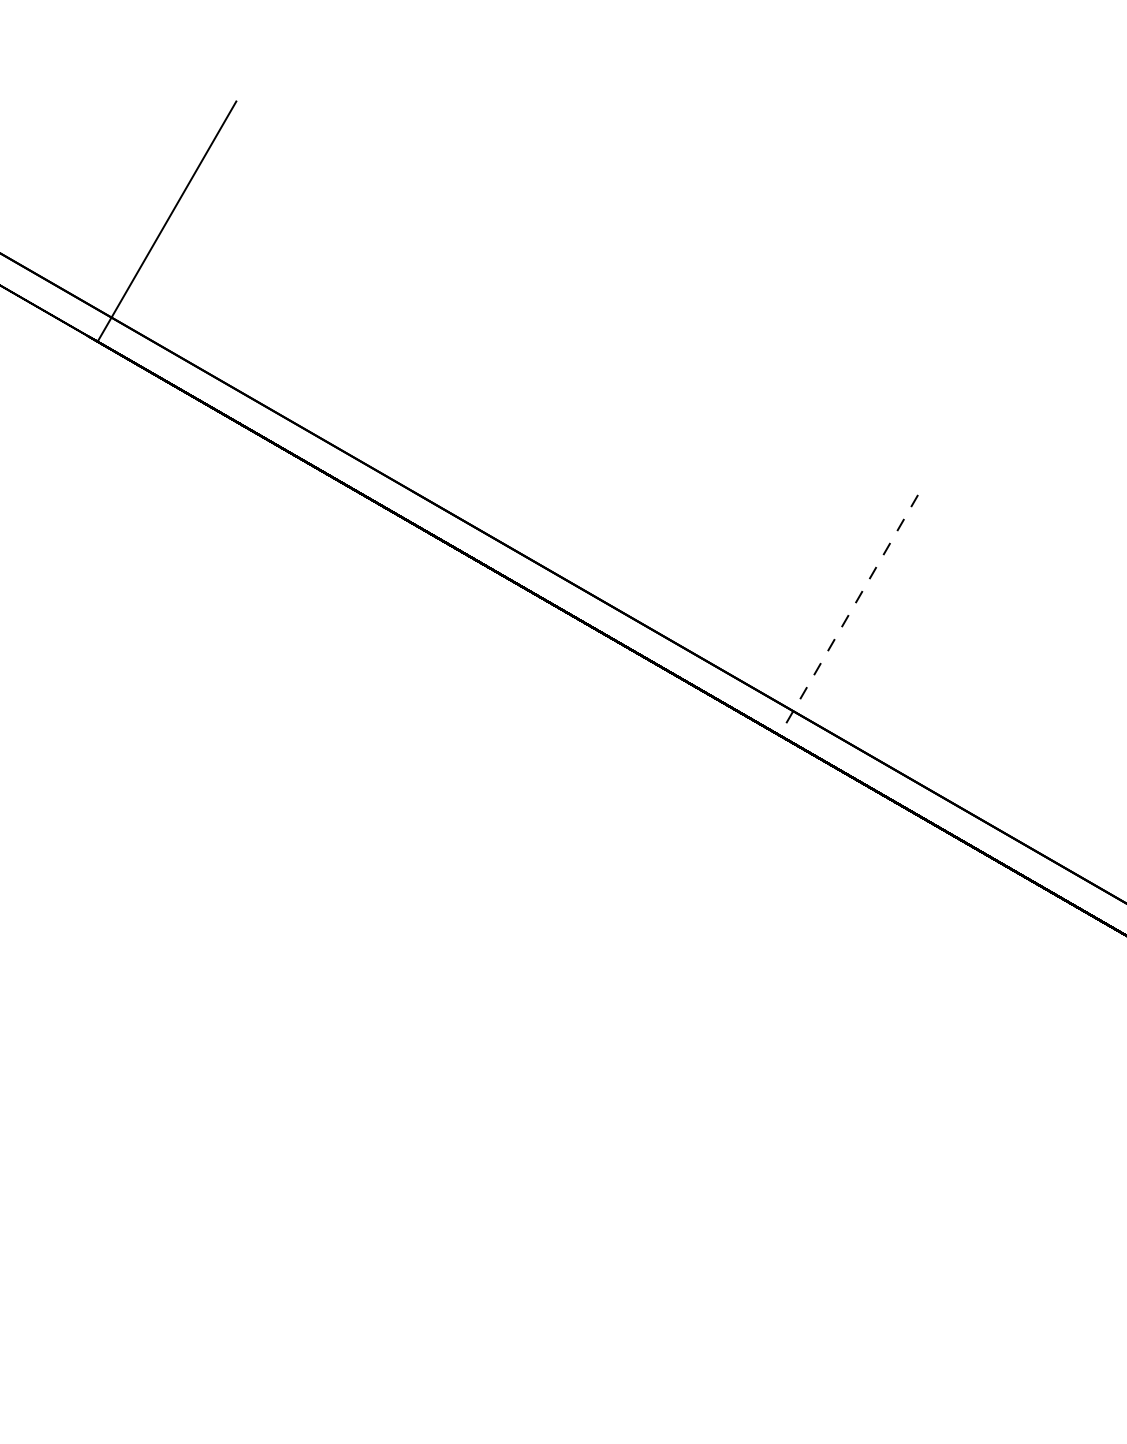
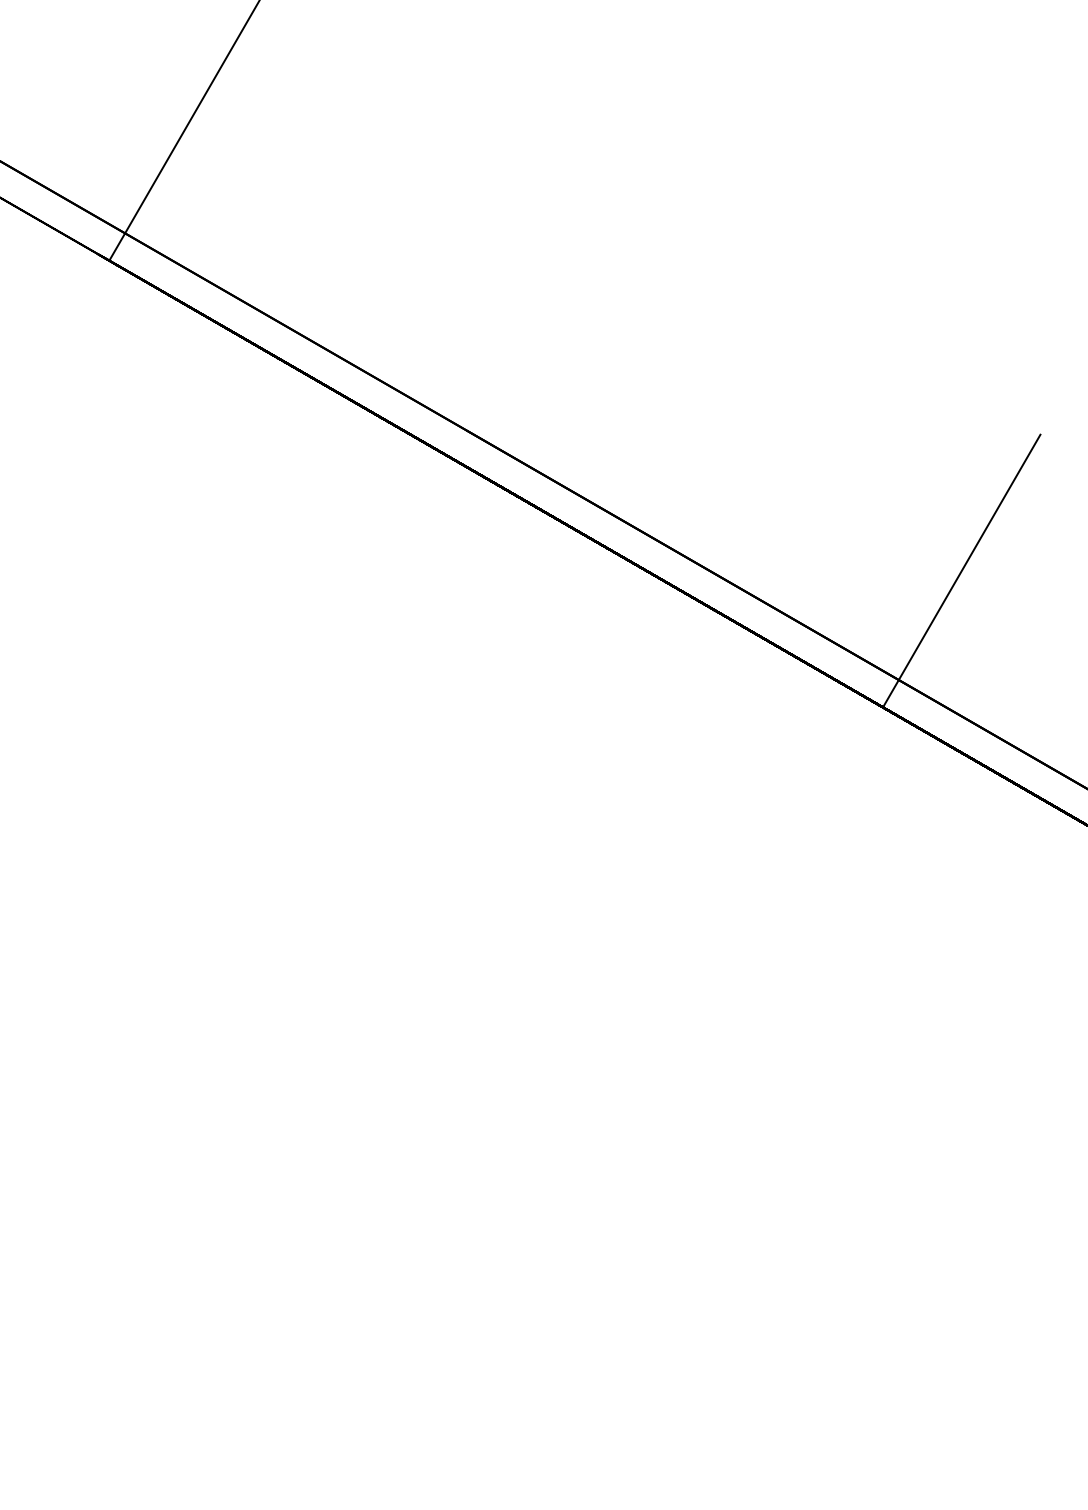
line: (848, 615) -> (961, 571), dashed -> solid

